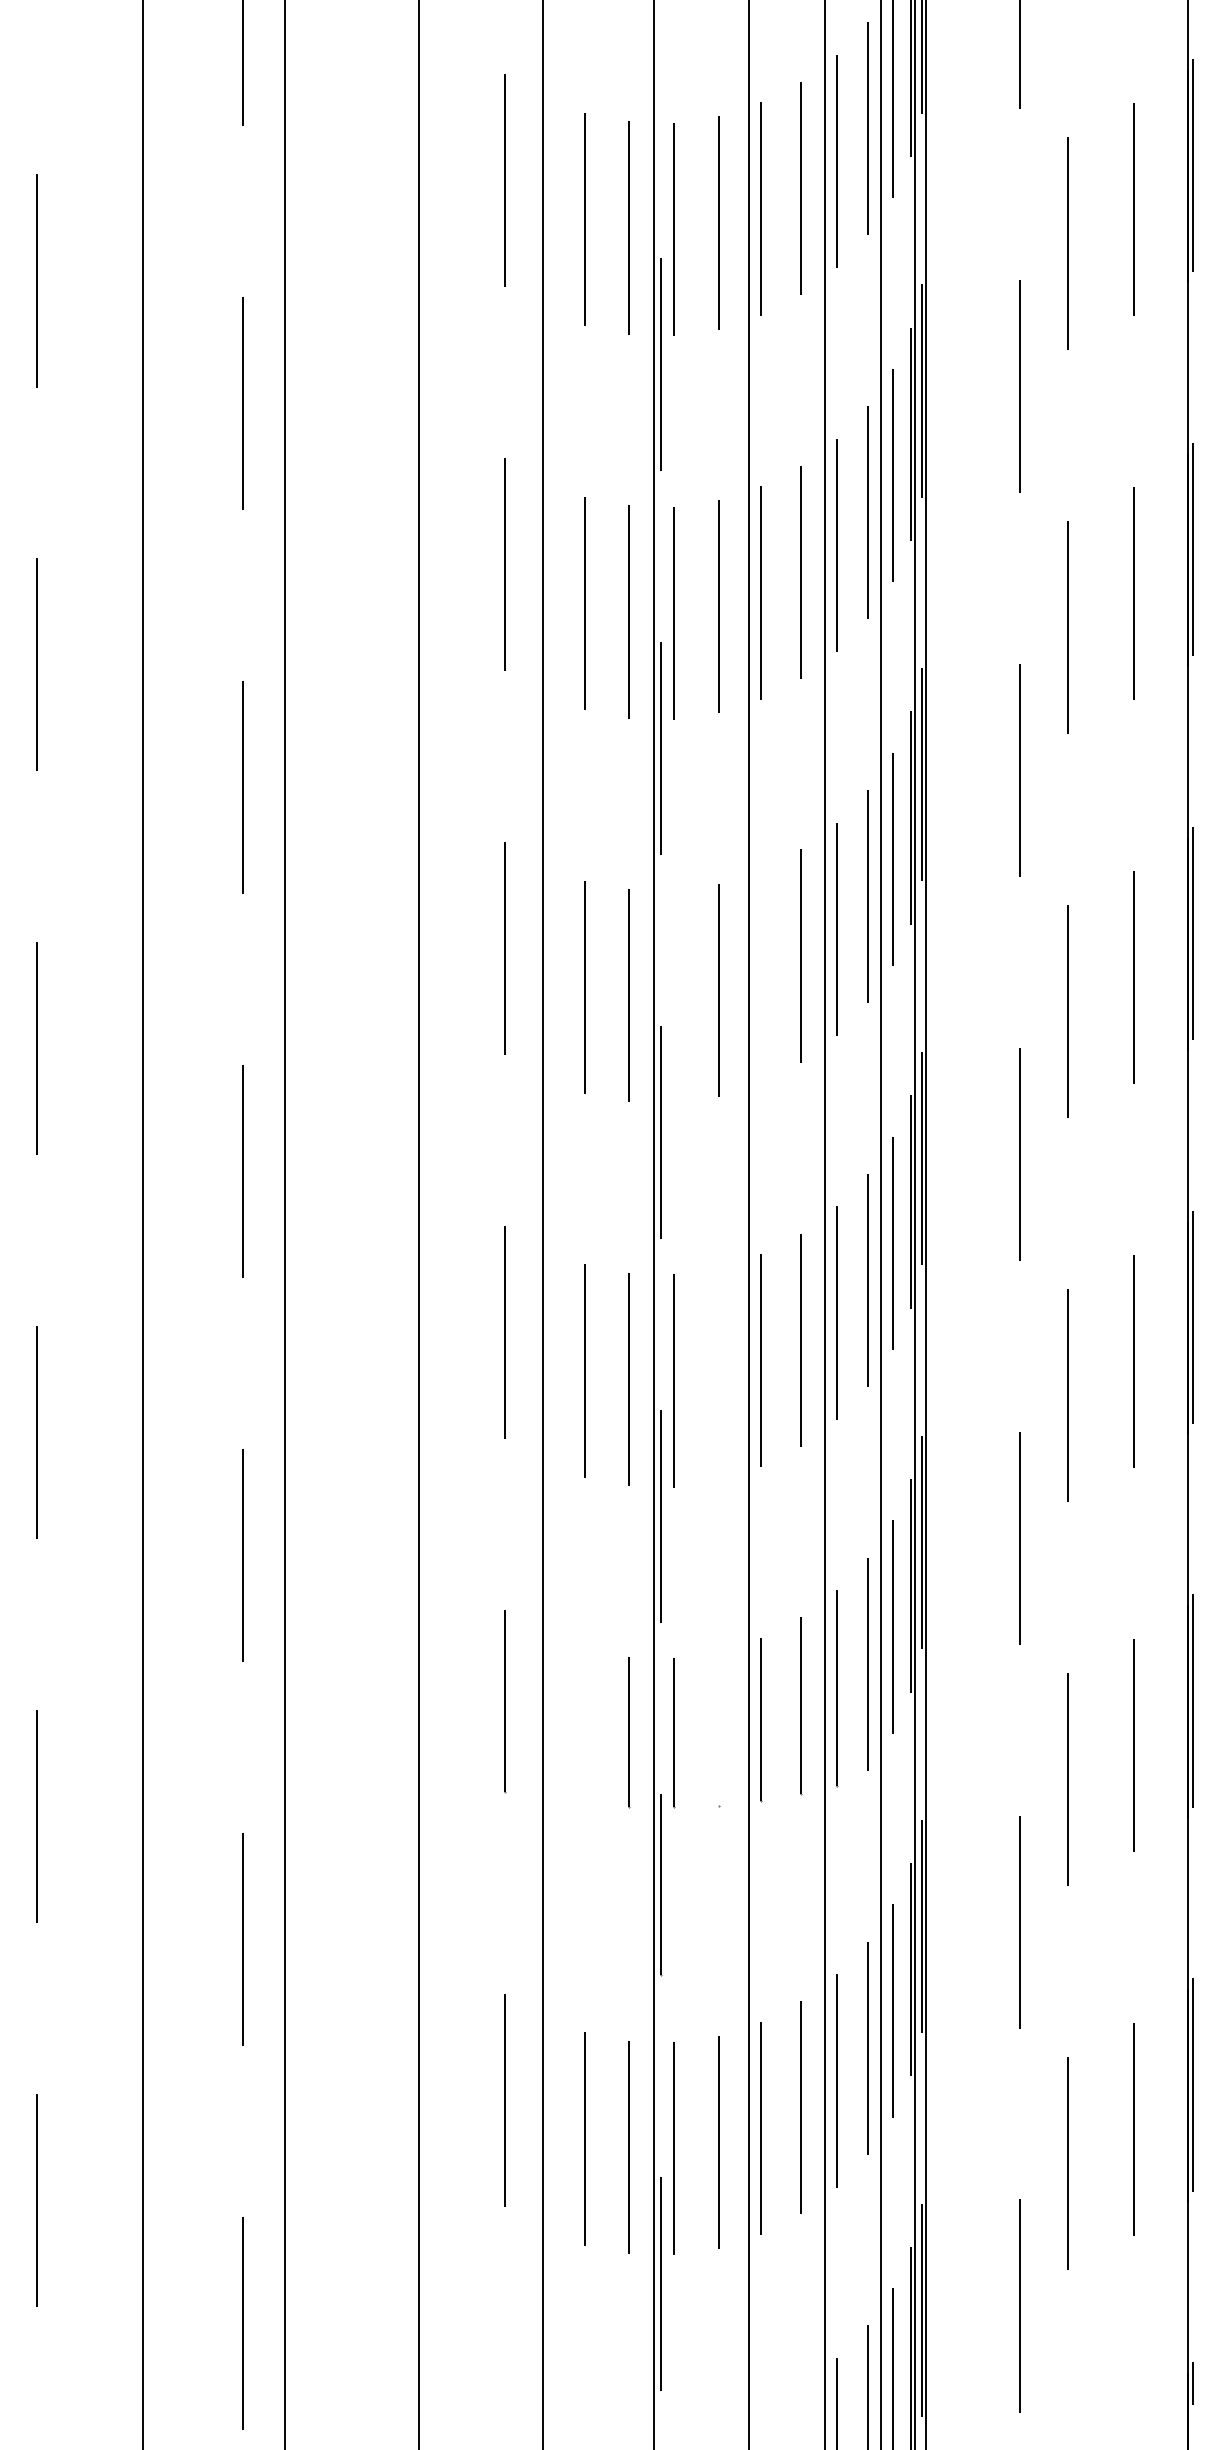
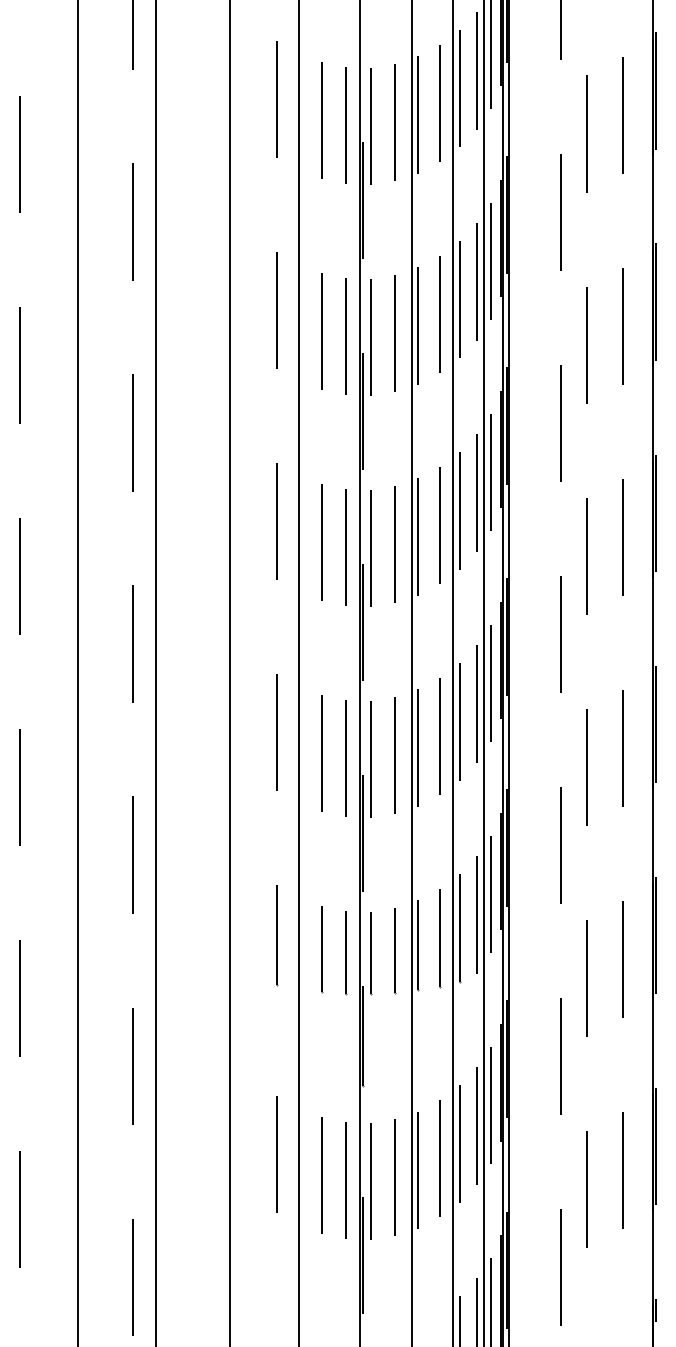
line: (761, 975) -> (418, 536), added
line: (674, 995) -> (370, 547), added
line: (717, 1374) -> (394, 755), added
line: (586, 1727) -> (322, 949), added
line: (719, 1728) -> (395, 950), added

